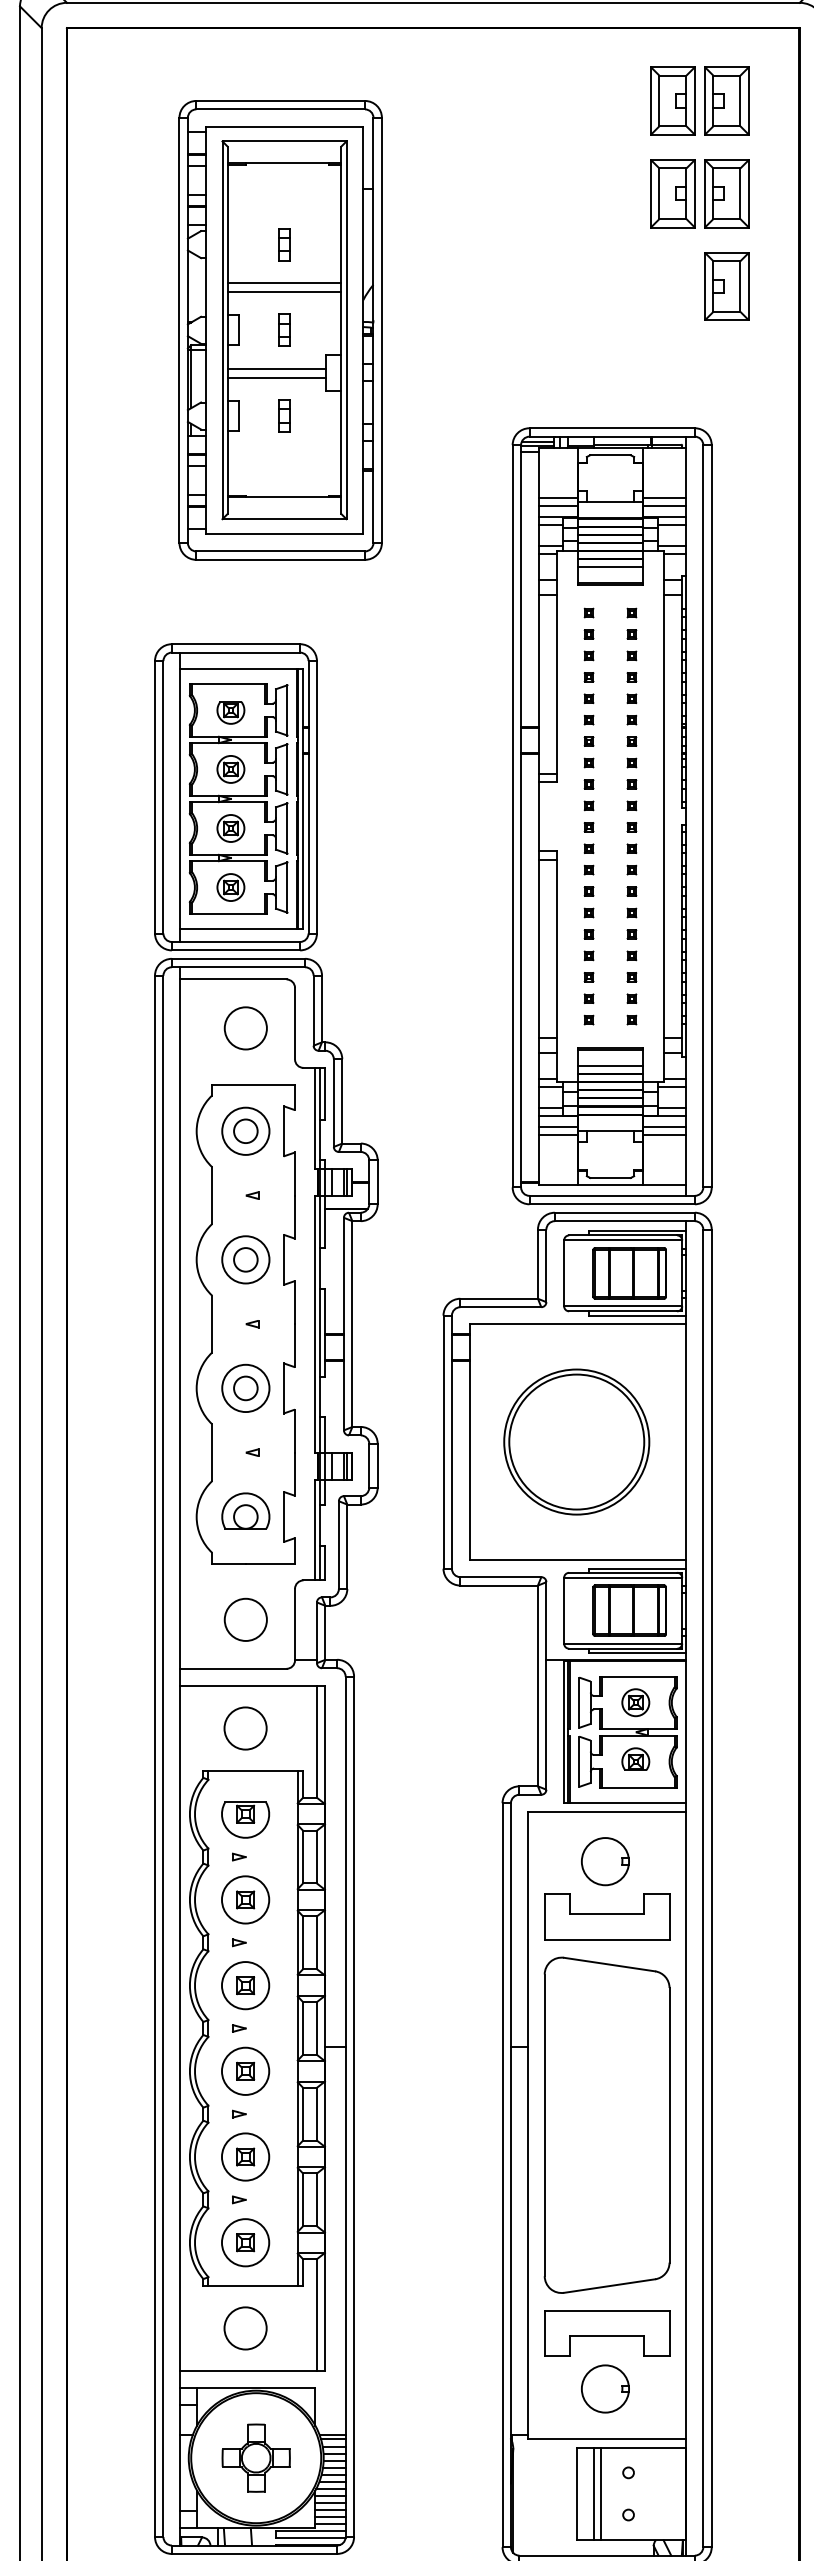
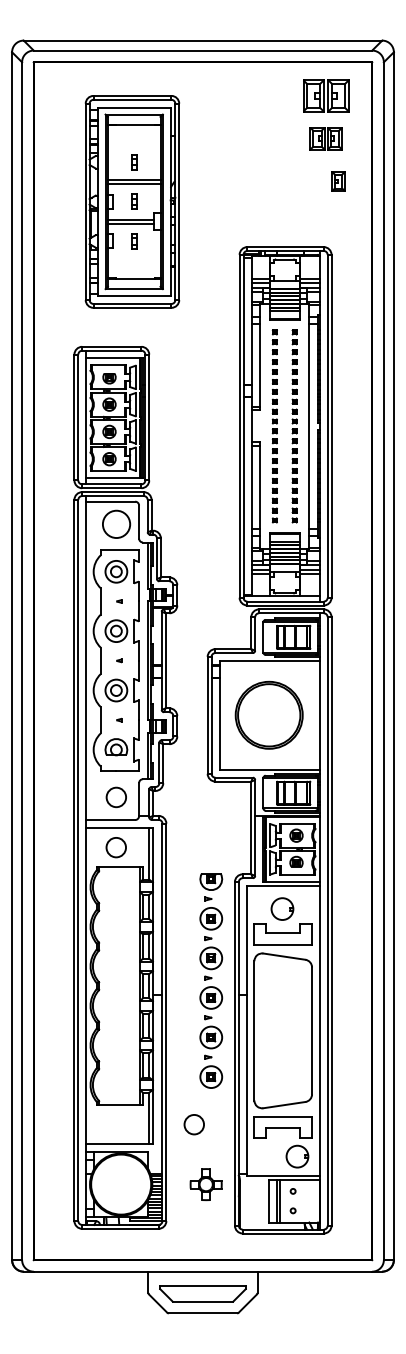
part: (700, 193) -> (326, 138), size x0.7
part: (726, 286) -> (338, 181), size x0.6
circle: (243, 1026) -> (115, 523), size x1.4
part: (246, 2033) -> (211, 980), moved
circle: (243, 2328) -> (193, 1124), moved
part: (605, 2388) -> (297, 1156), moved
part: (254, 2457) -> (205, 1184), moved

